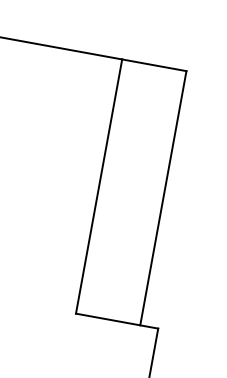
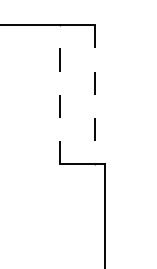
line: (99, 186) -> (59, 94), solid -> dashed
line: (162, 197) -> (94, 94), solid -> dashed

